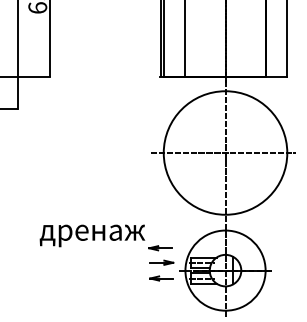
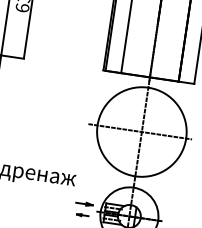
part: (160, 248) -> (85, 193), removed
part: (161, 278) -> (82, 215), size x0.7

